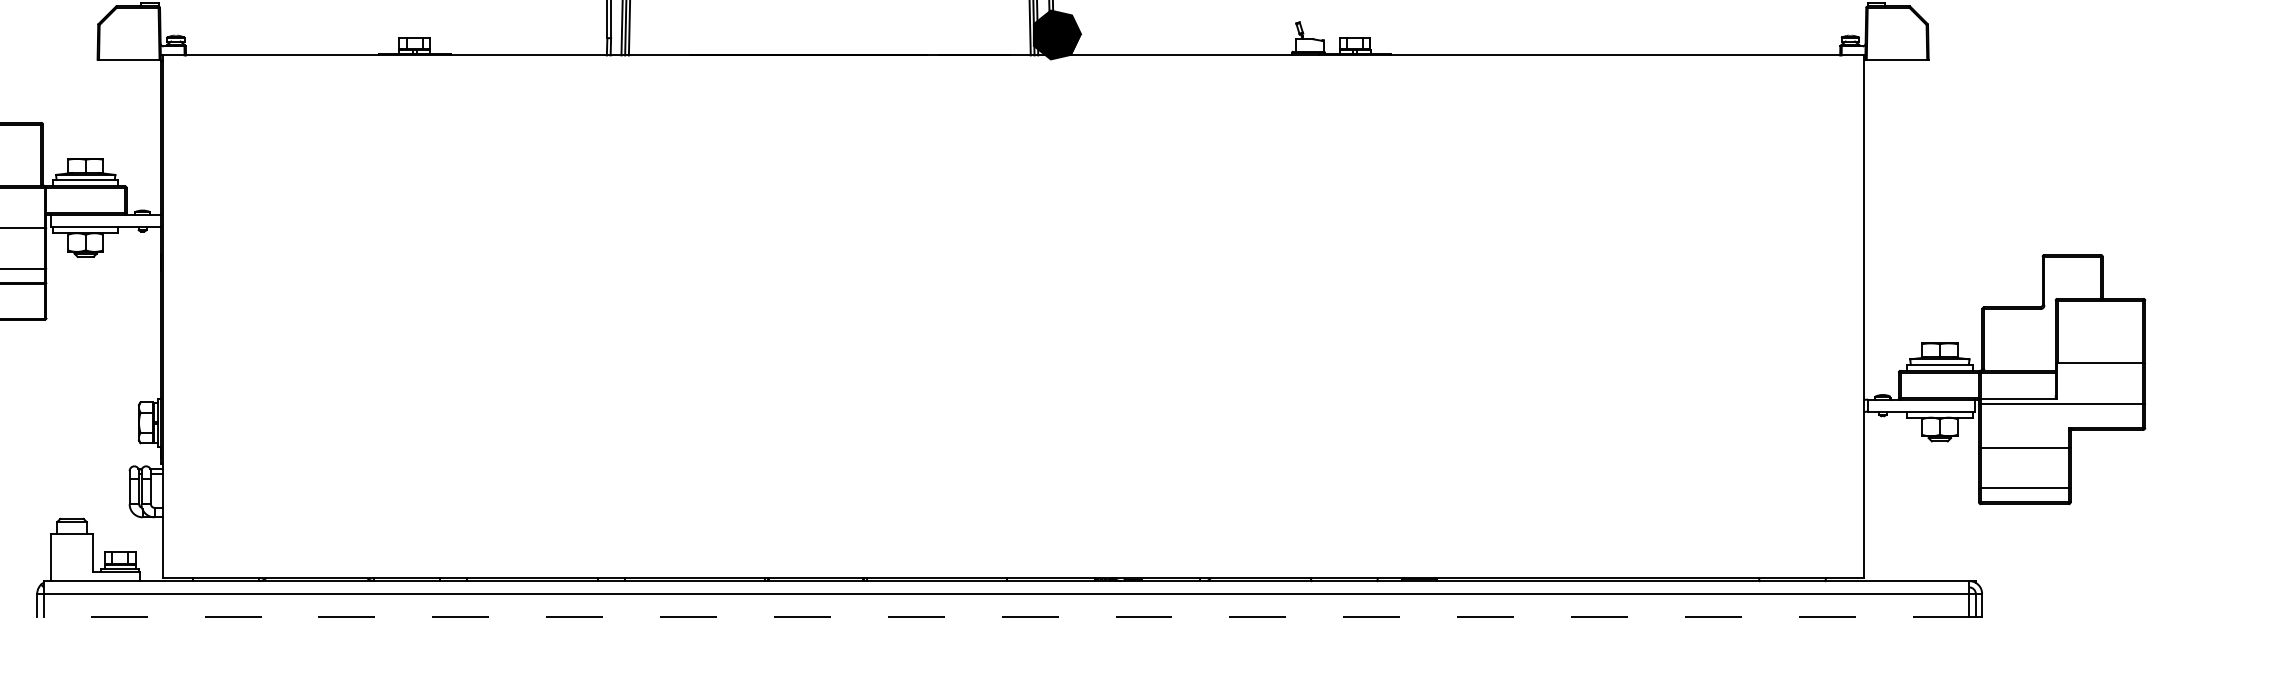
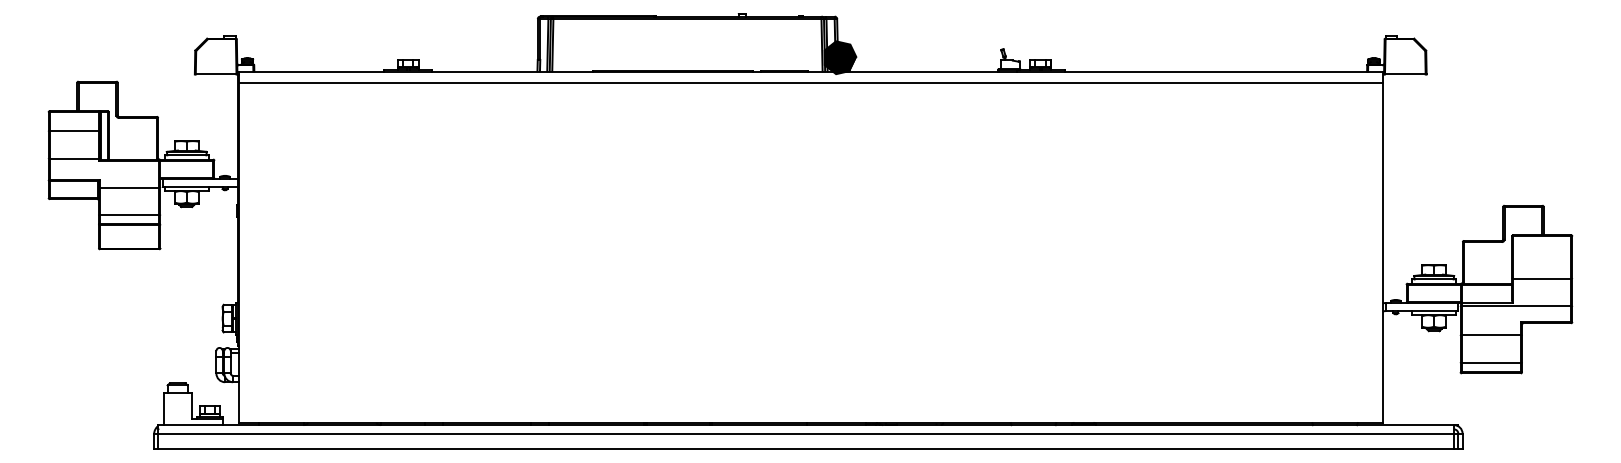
line: (1012, 73) -> (810, 83), added
line: (1003, 617) -> (804, 449), dashed -> solid

